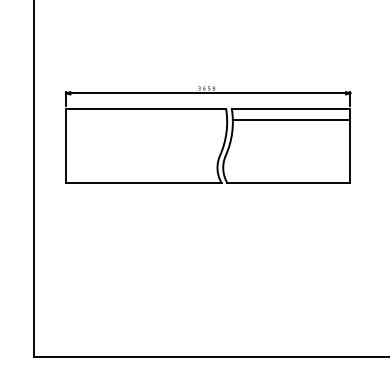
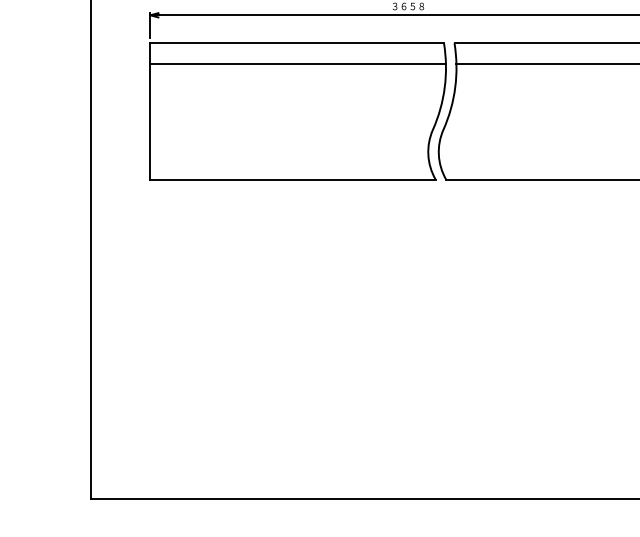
line: (146, 119) -> (298, 63), added

